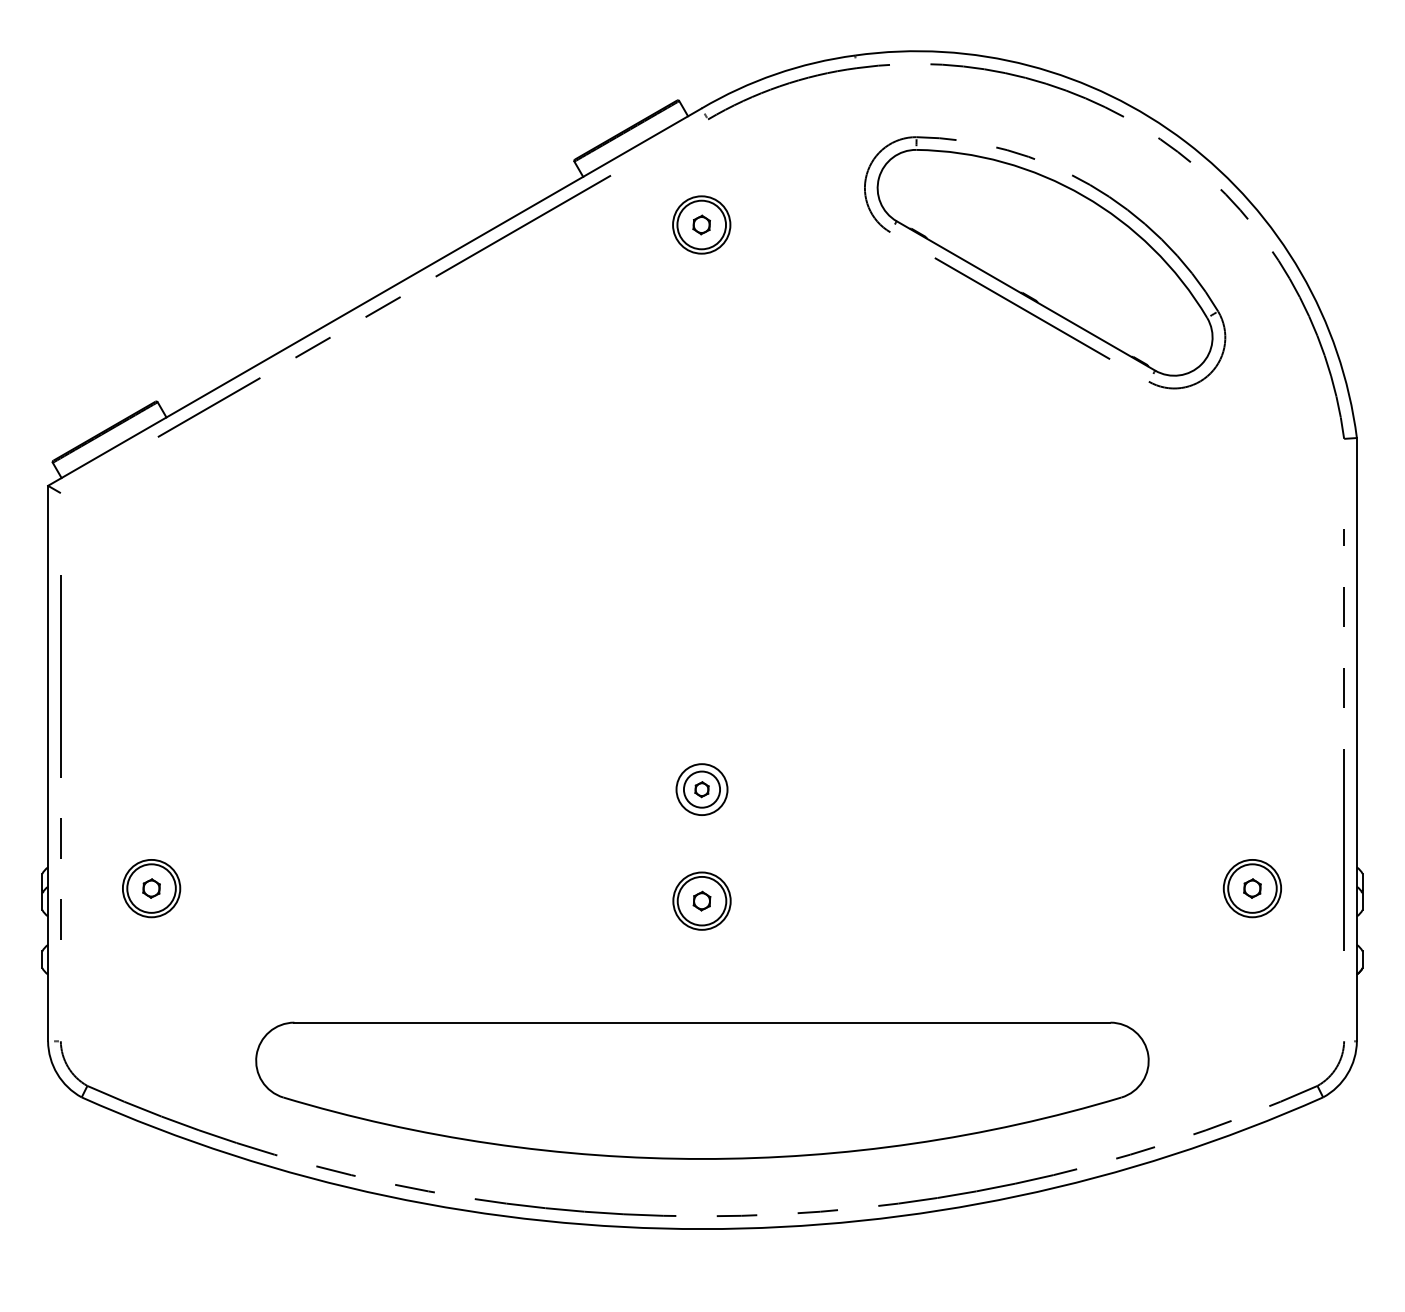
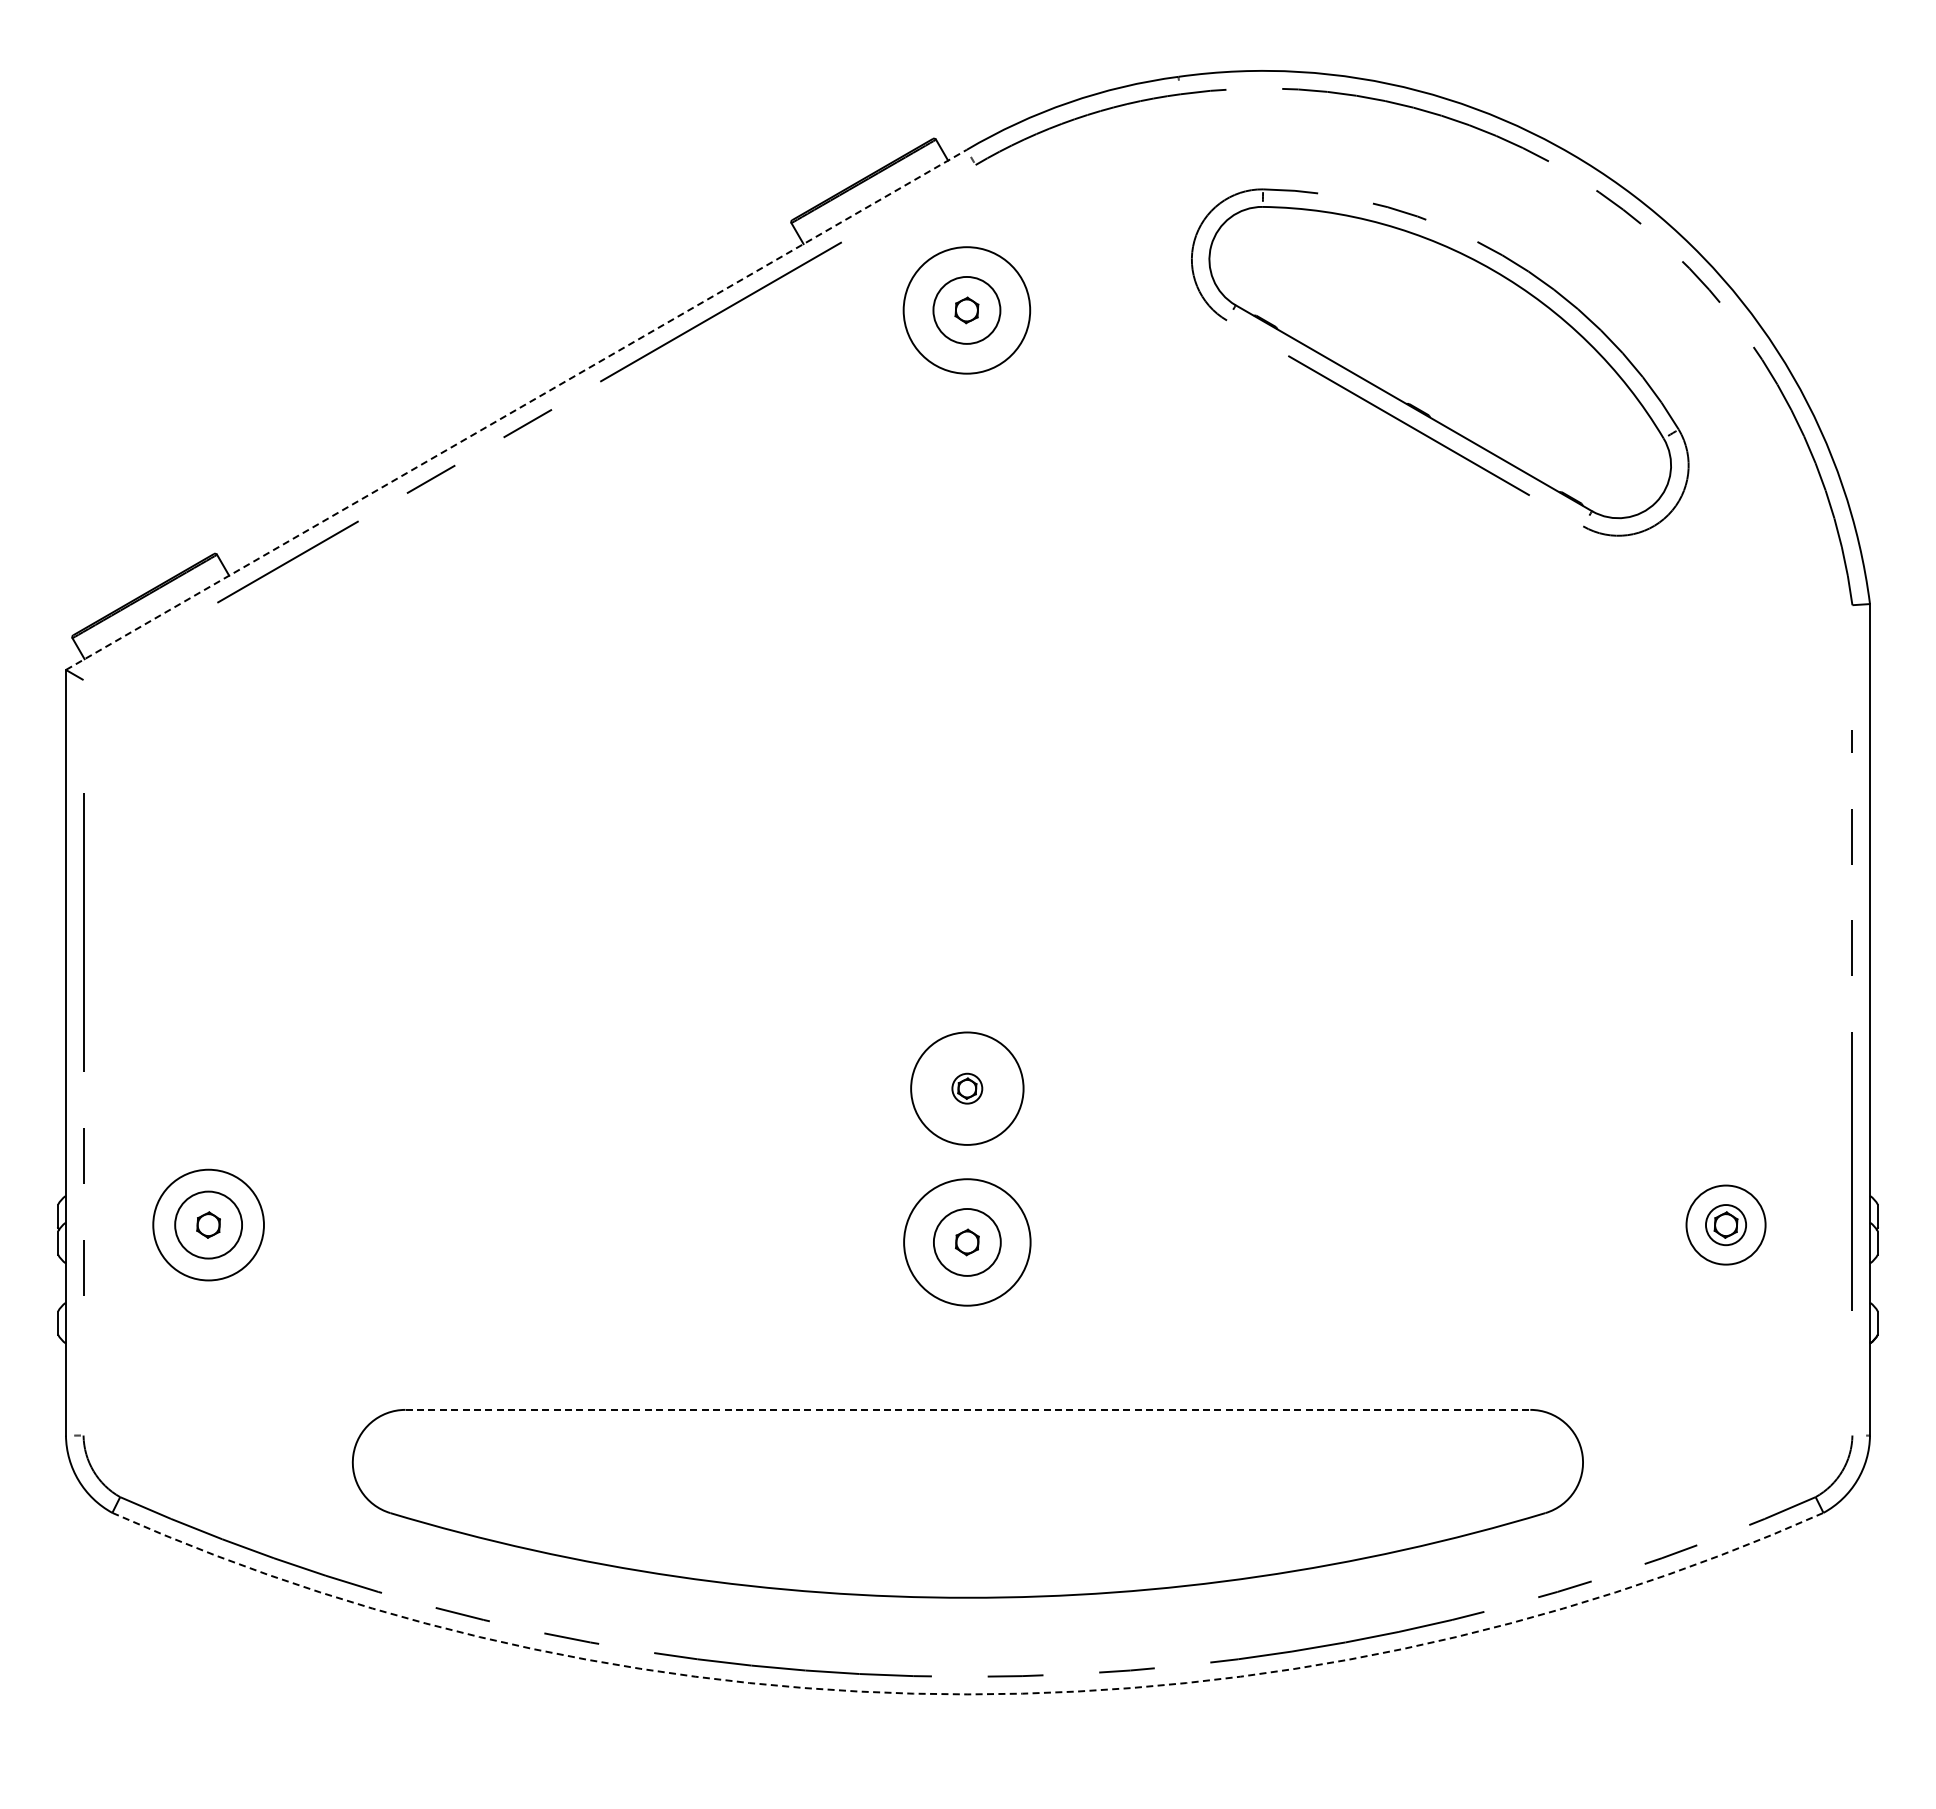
circle: (701, 224) -> (966, 309), size x1.6
line: (374, 296) -> (516, 409), solid -> dashed
circle: (702, 789) -> (967, 1088), size x0.6
circle: (702, 789) -> (967, 1088), size x1.6
circle: (151, 888) -> (208, 1224), size x1.4
circle: (1252, 888) -> (1725, 1224), size x0.6
circle: (701, 901) -> (966, 1242), size x1.6
line: (702, 1022) -> (968, 1409), solid -> dashed
arc: (702, 1229) -> (967, 1694), solid -> dashed

